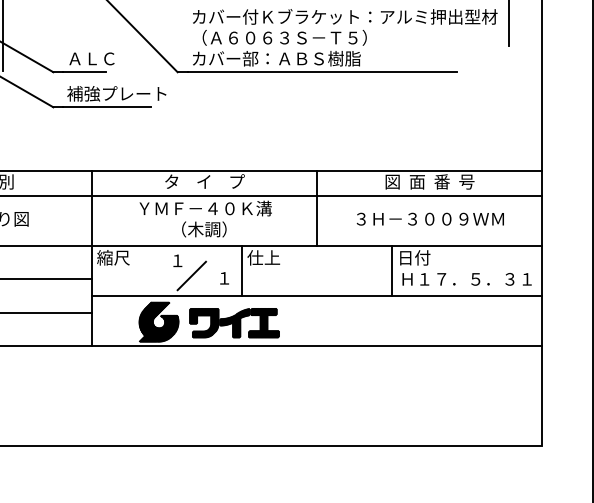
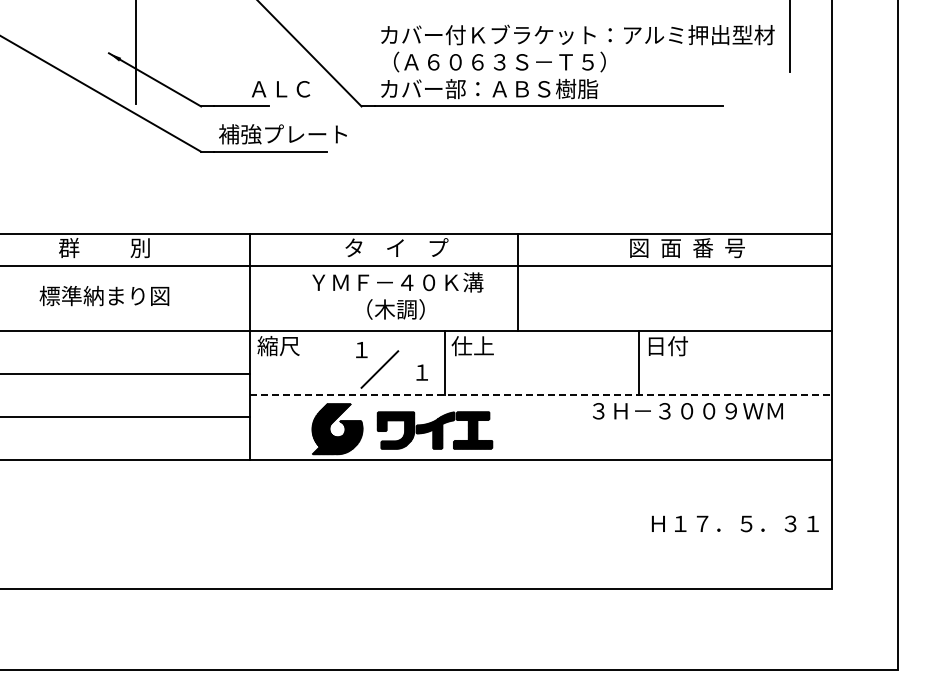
text: (92, 59) -> (281, 89), moved
line: (316, 207) -> (517, 281), moved
text: (430, 219) -> (687, 411), moved
text: (467, 279) -> (735, 523), moved
line: (316, 296) -> (541, 395), solid -> dashed

